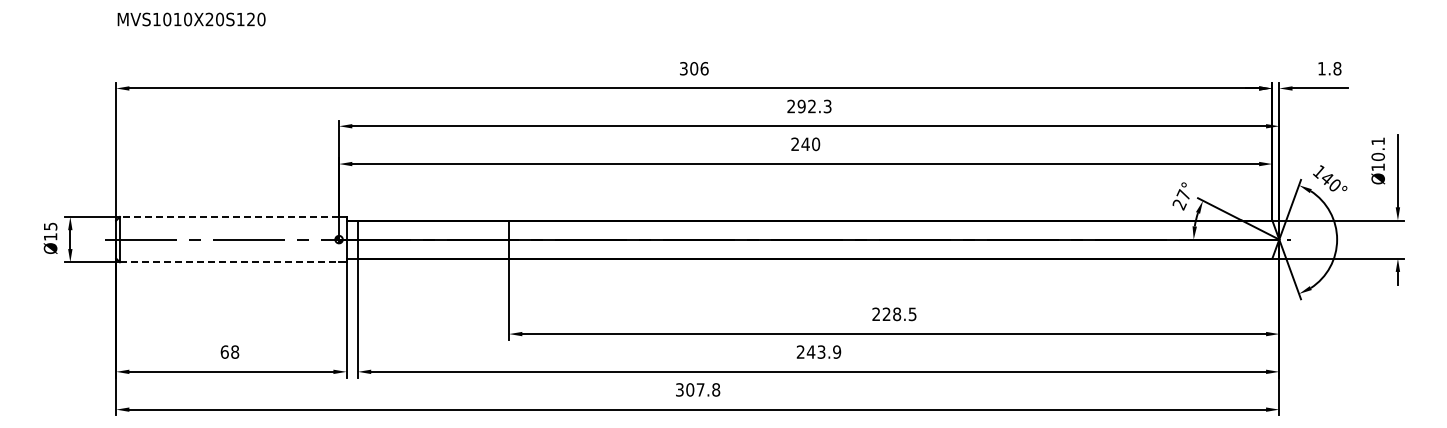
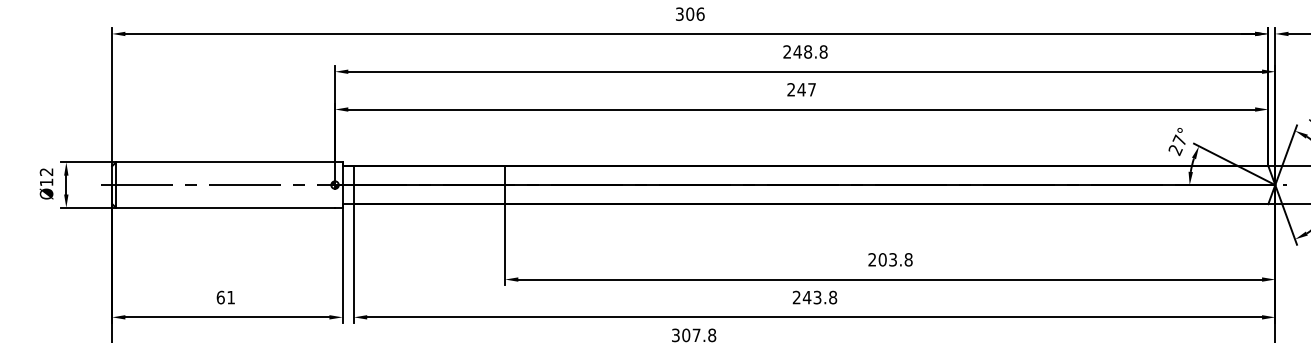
text: (814, 106) -> (810, 51), 292.3 -> 248.8
text: (816, 144) -> (812, 89), 240 -> 247
line: (229, 216) -> (225, 161), dashed -> solid
text: (50, 226) -> (46, 171), Ø15 -> Ø12
line: (229, 262) -> (225, 207), dashed -> solid
text: (899, 314) -> (895, 259), 228.5 -> 203.8
text: (235, 351) -> (231, 296), 68 -> 61
text: (837, 351) -> (833, 296), 243.9 -> 243.8

